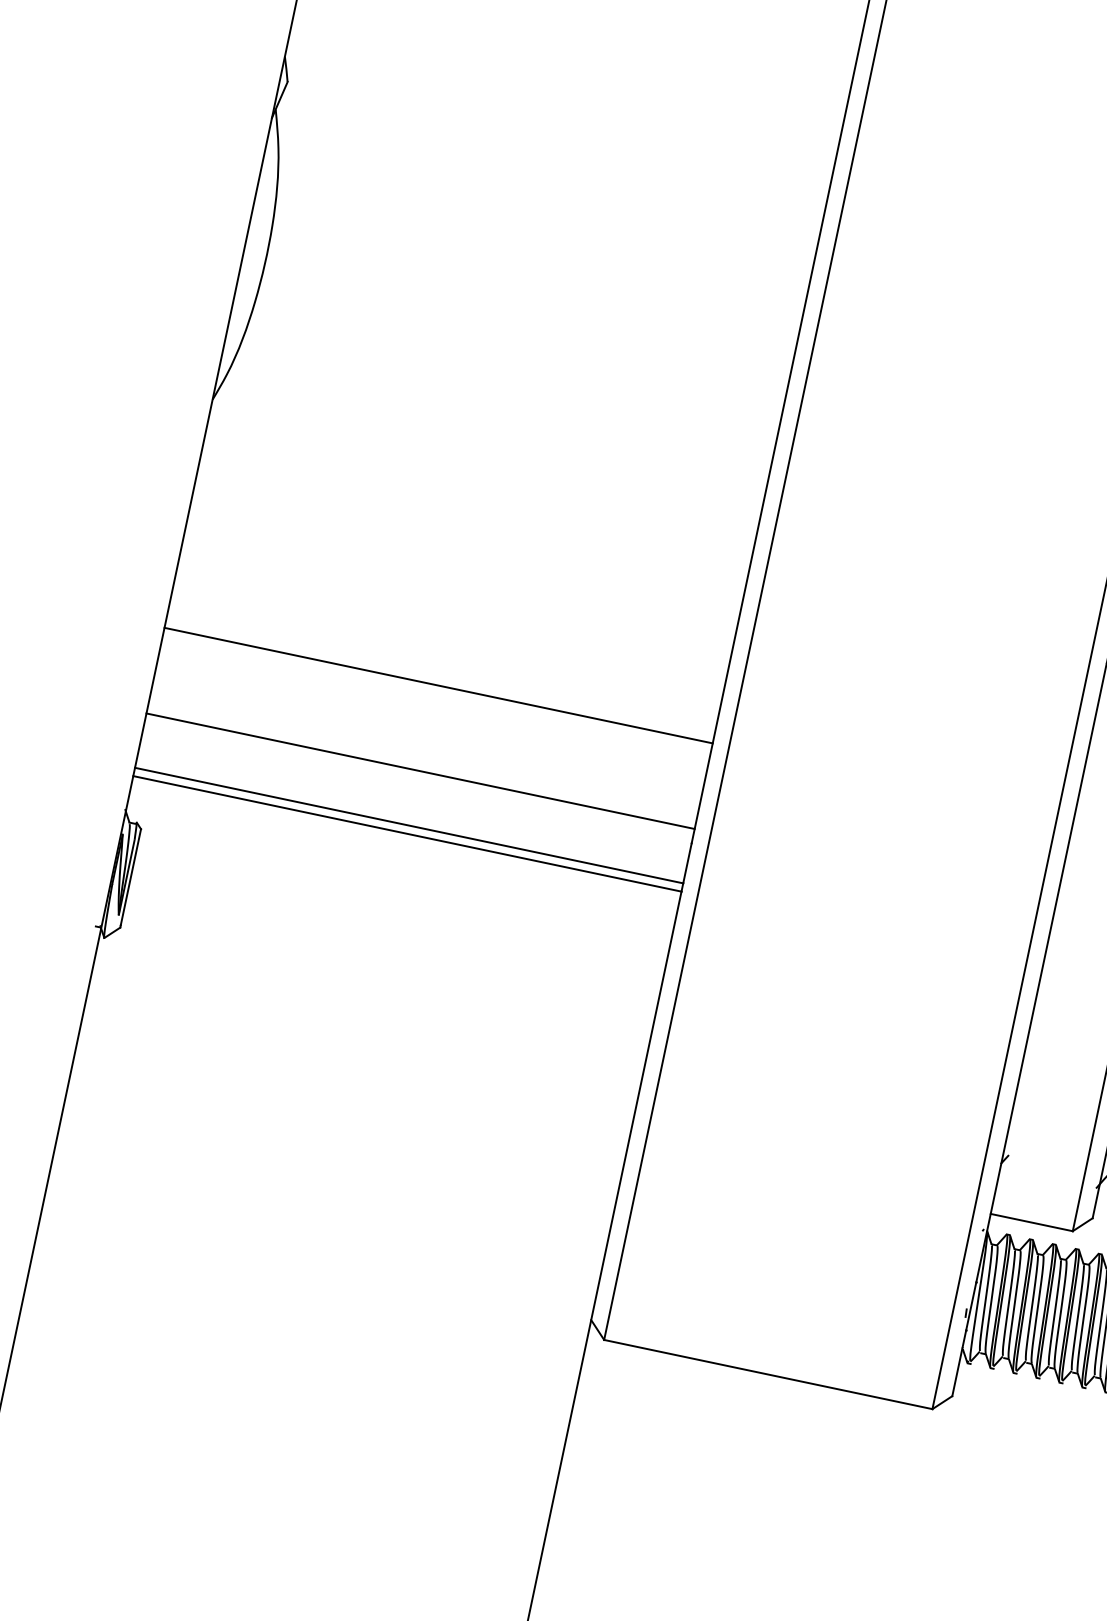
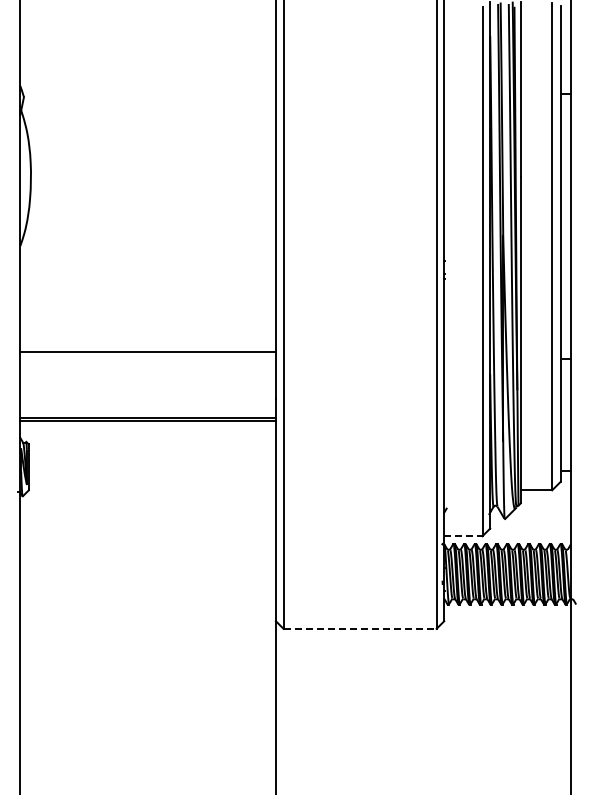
line: (419, 771) -> (147, 392), removed
line: (1031, 1223) -> (463, 536), solid -> dashed
line: (769, 1373) -> (360, 628), solid -> dashed

